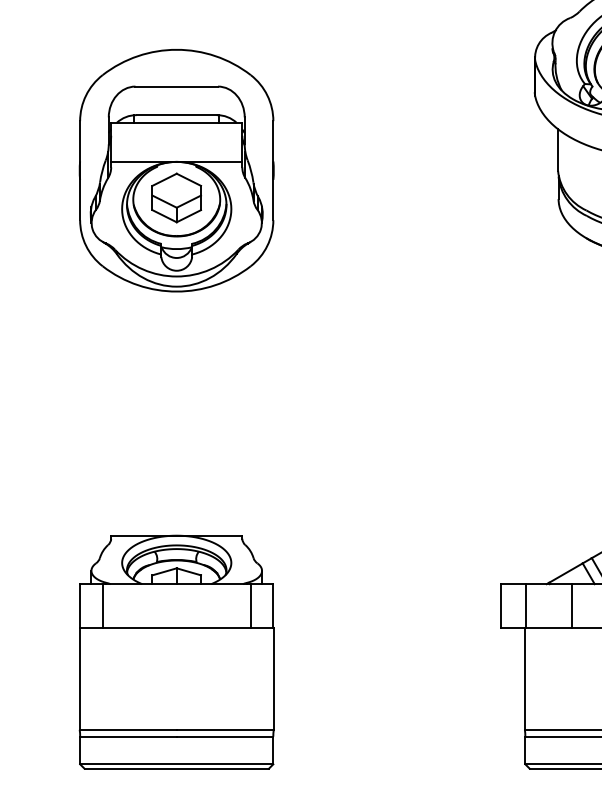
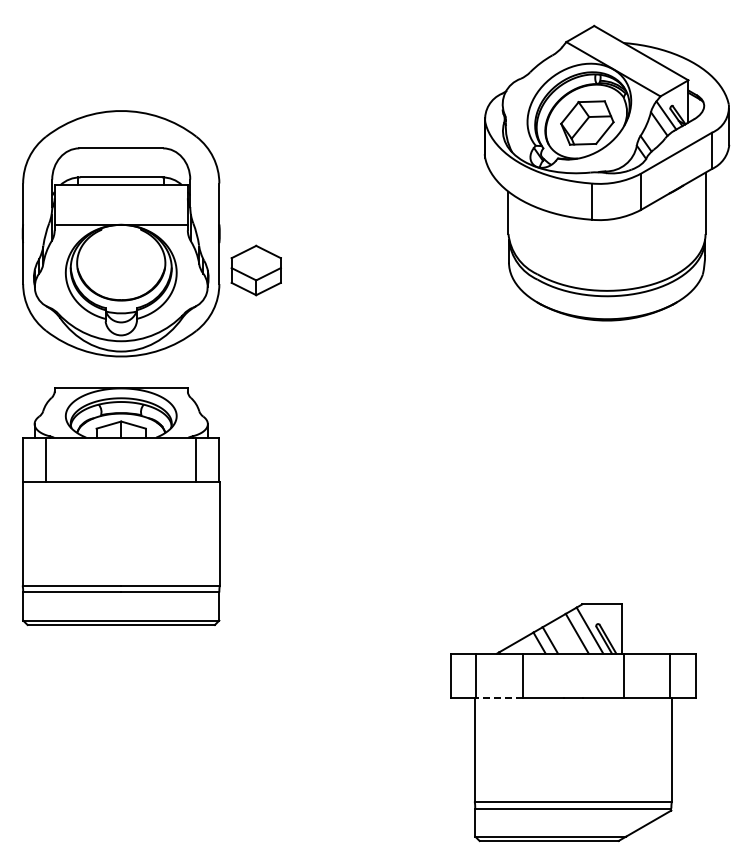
part: (175, 197) -> (255, 270), moved
line: (549, 628) -> (499, 698), solid -> dashed
part: (175, 651) -> (120, 506), moved

